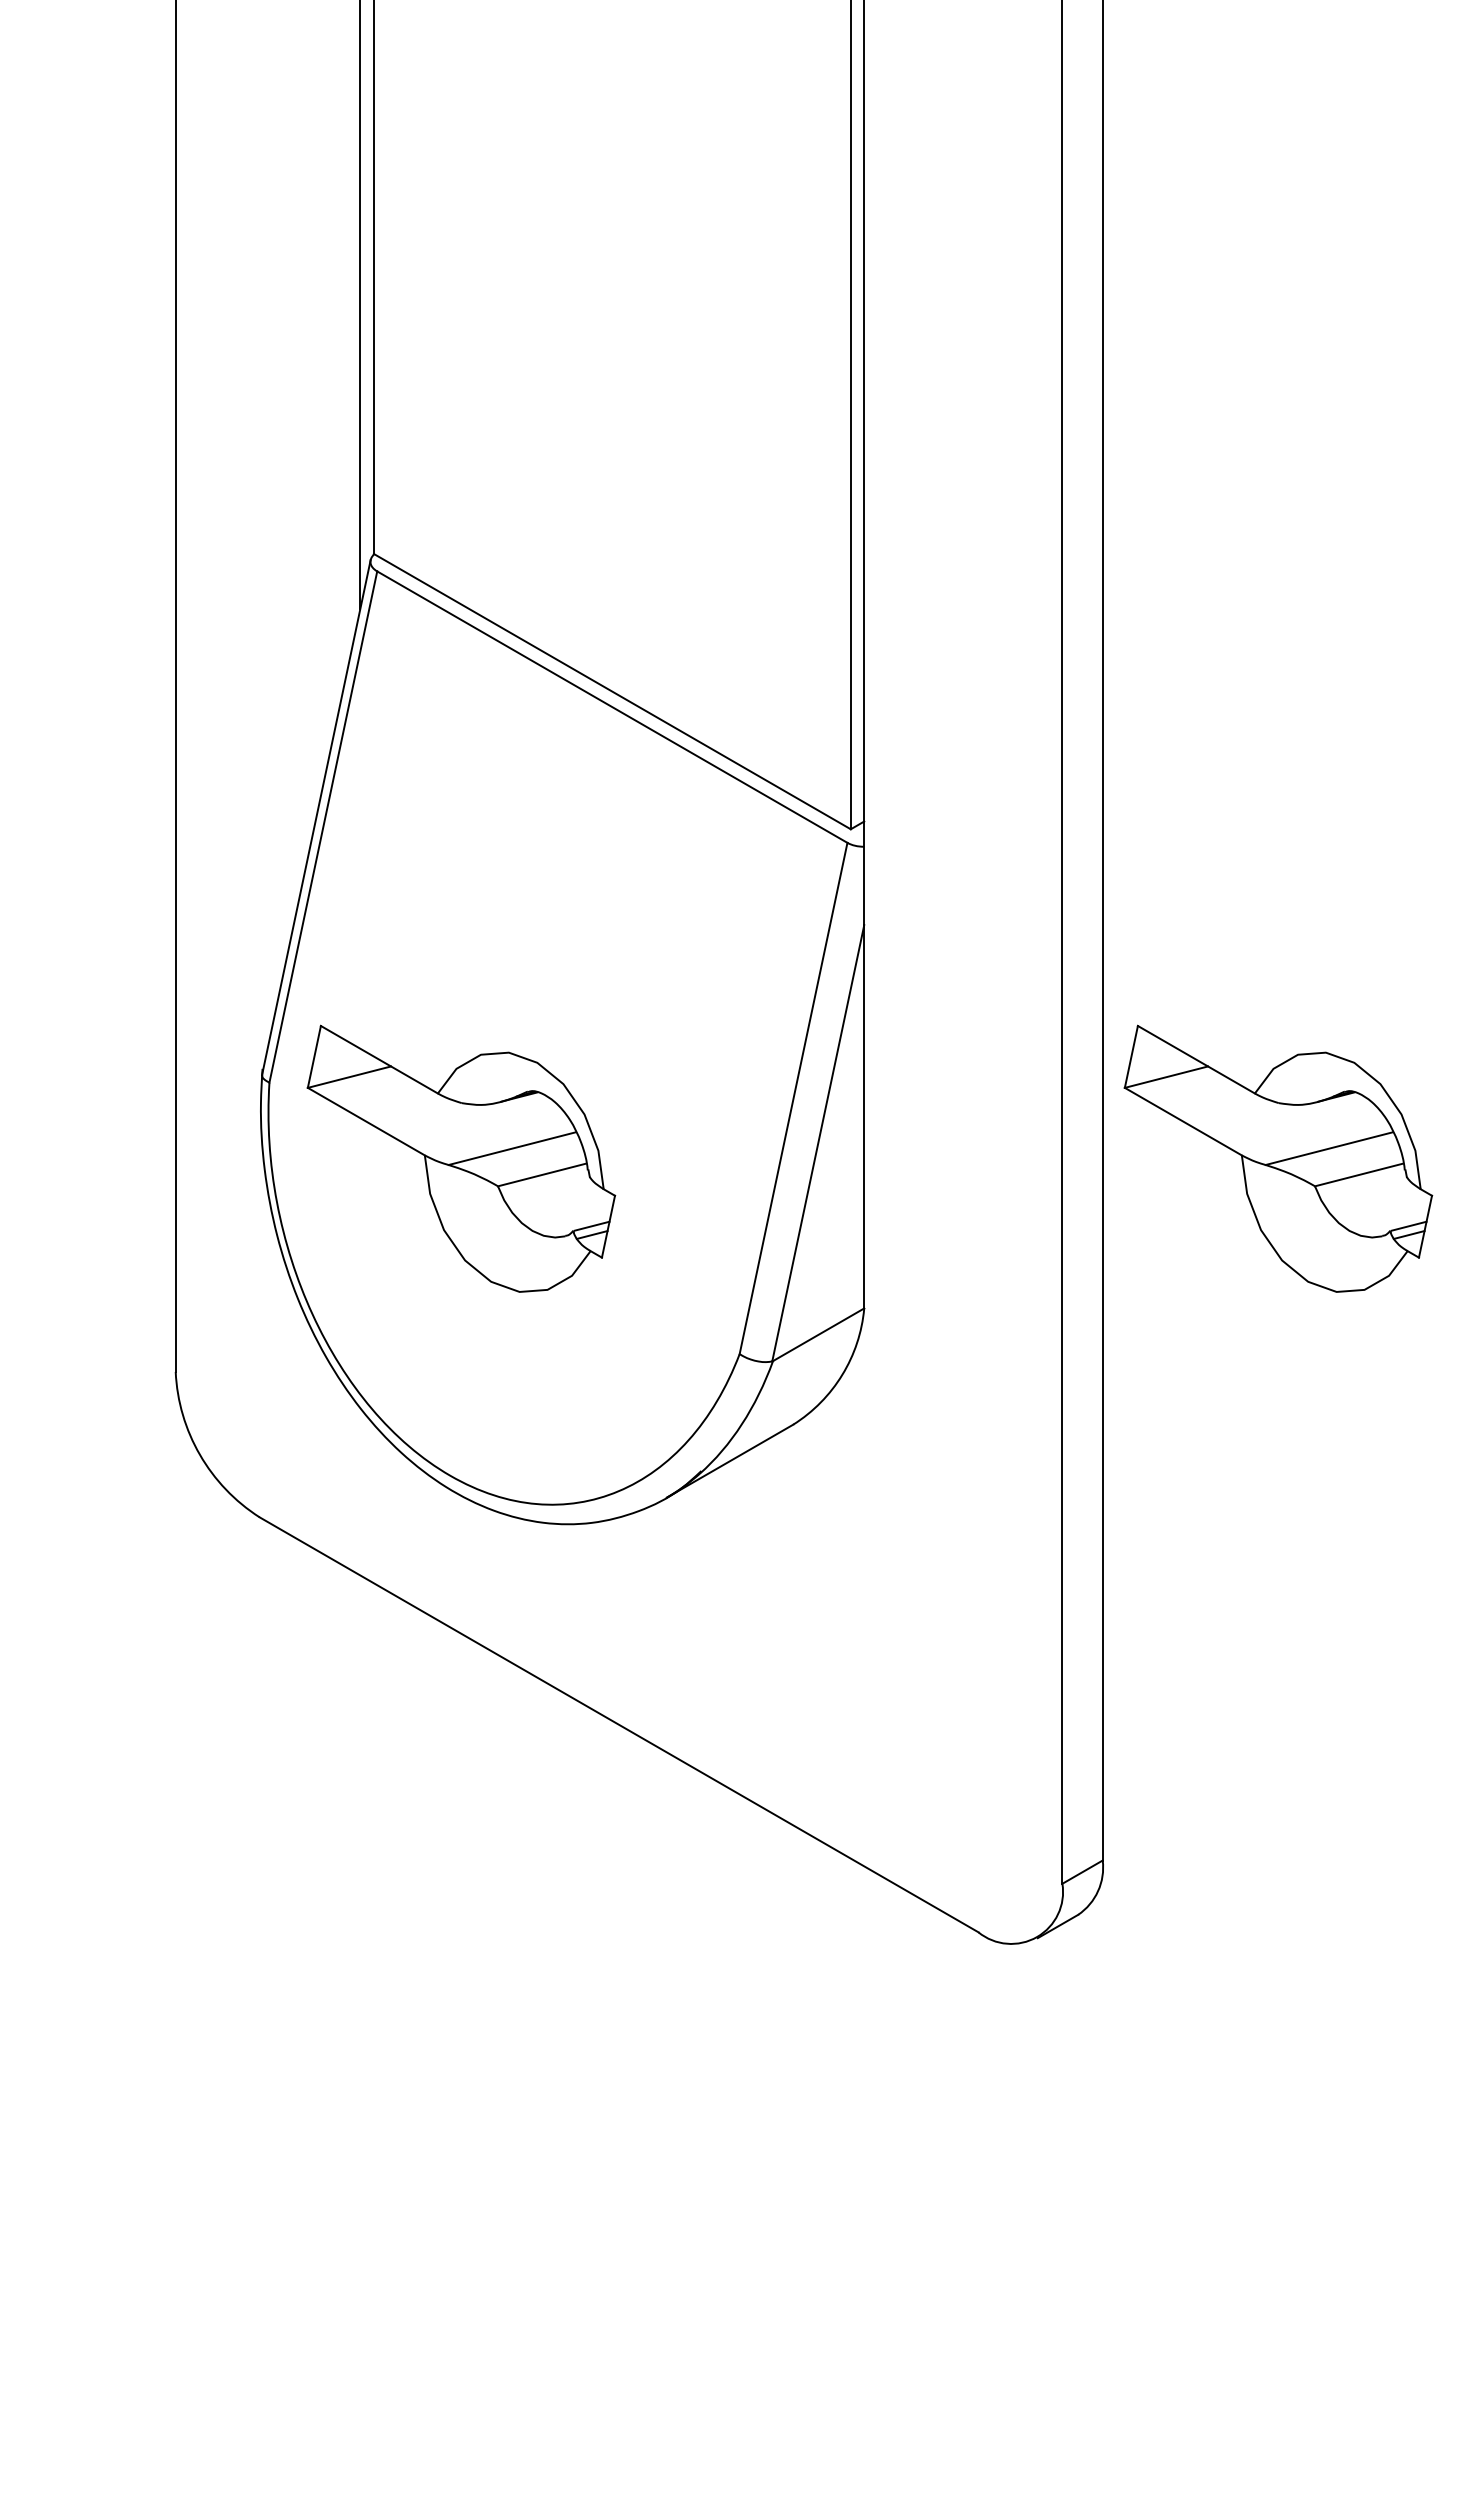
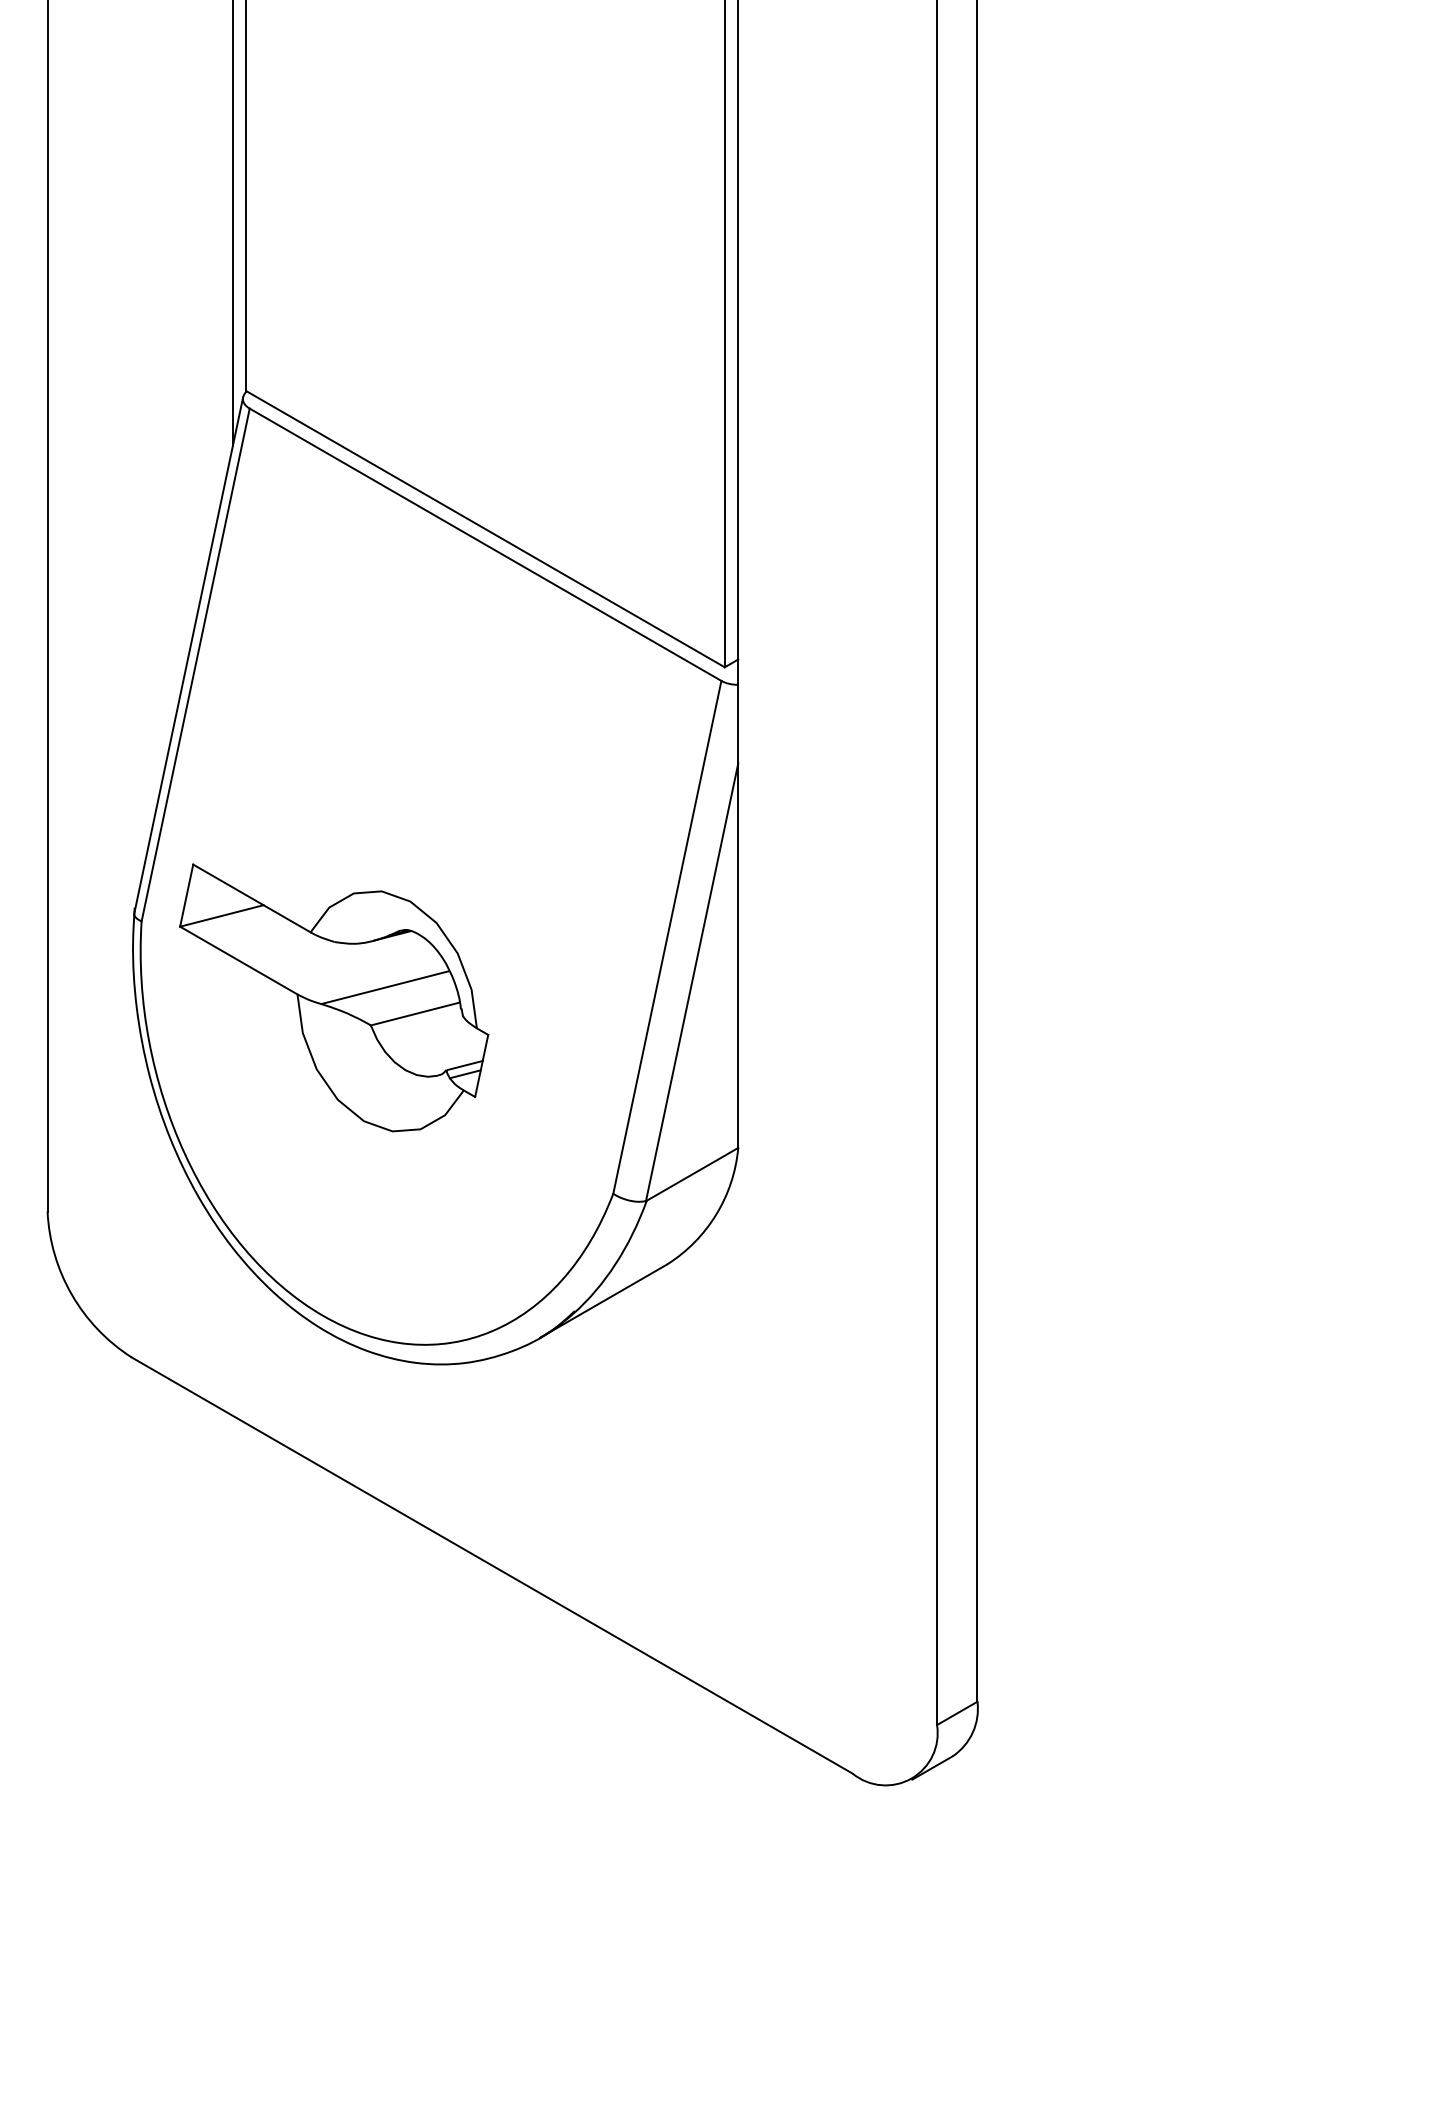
part: (1278, 1158) -> (1153, 997), removed

